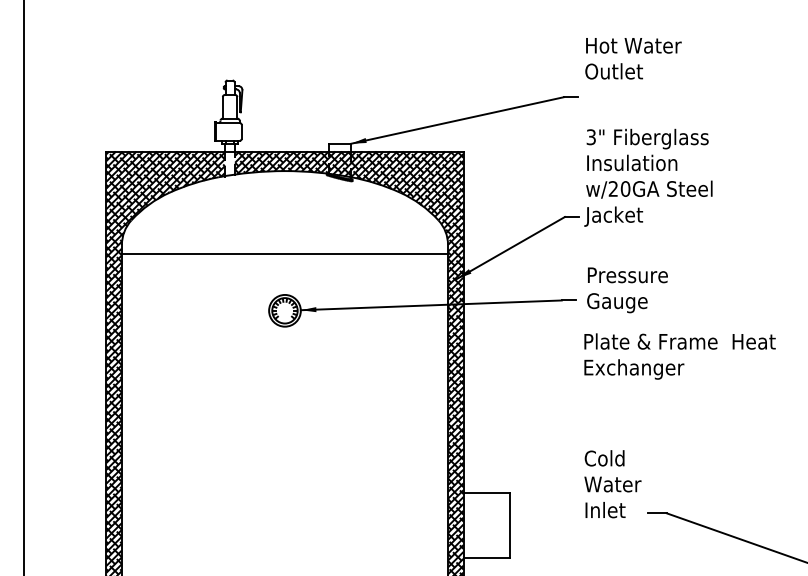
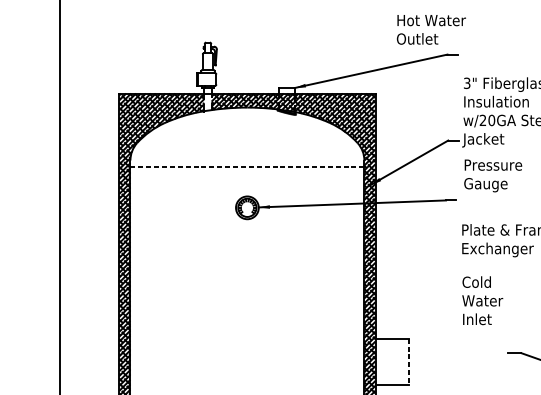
text: (633, 58) -> (431, 29), moved
line: (285, 254) -> (247, 167), solid -> dashed
text: (627, 290) -> (493, 176), moved
text: (612, 484) -> (482, 300), moved
line: (510, 525) -> (409, 361), solid -> dashed

